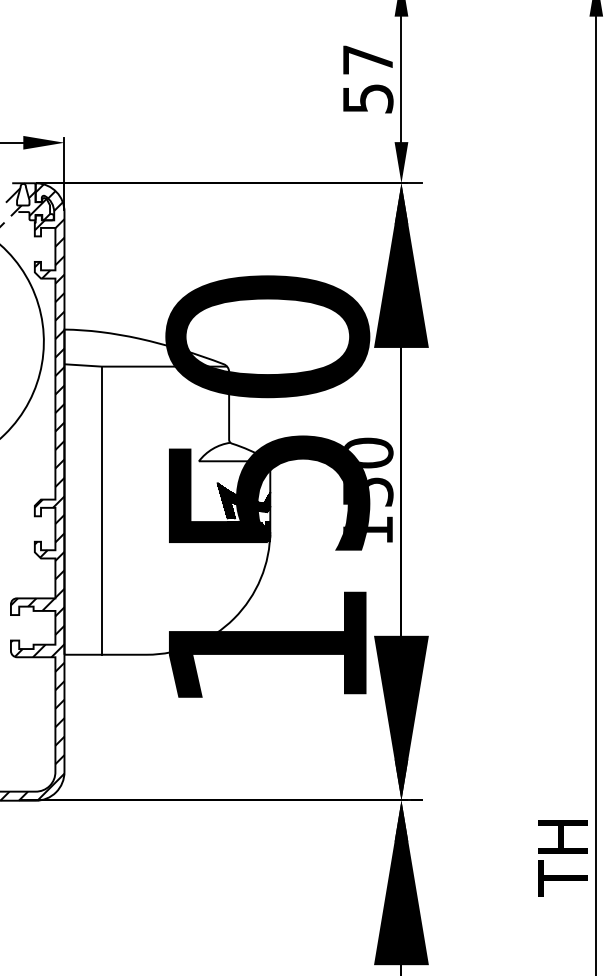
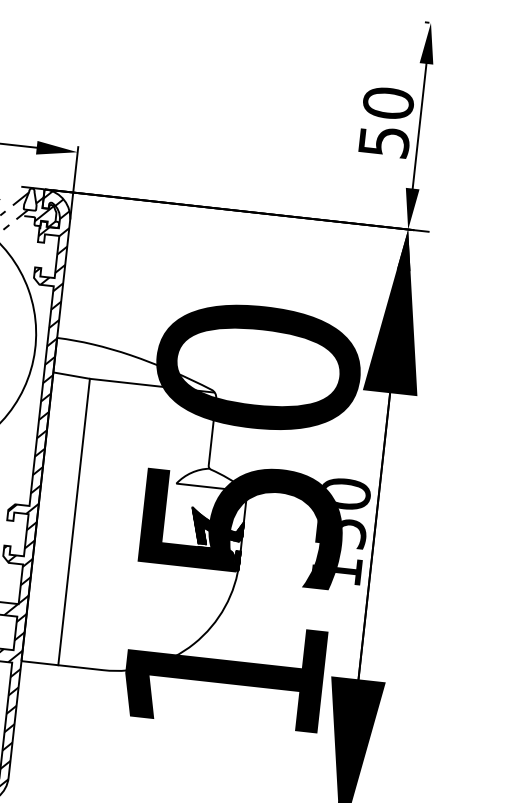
text: (367, 59) -> (388, 102), 57 -> 50

